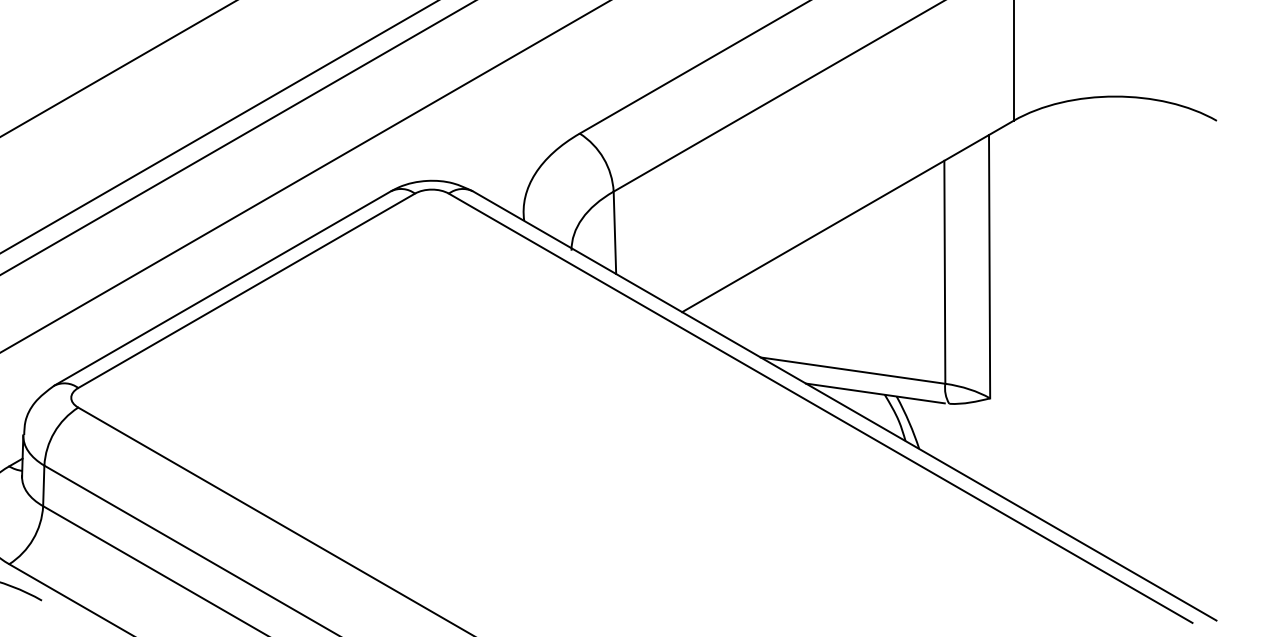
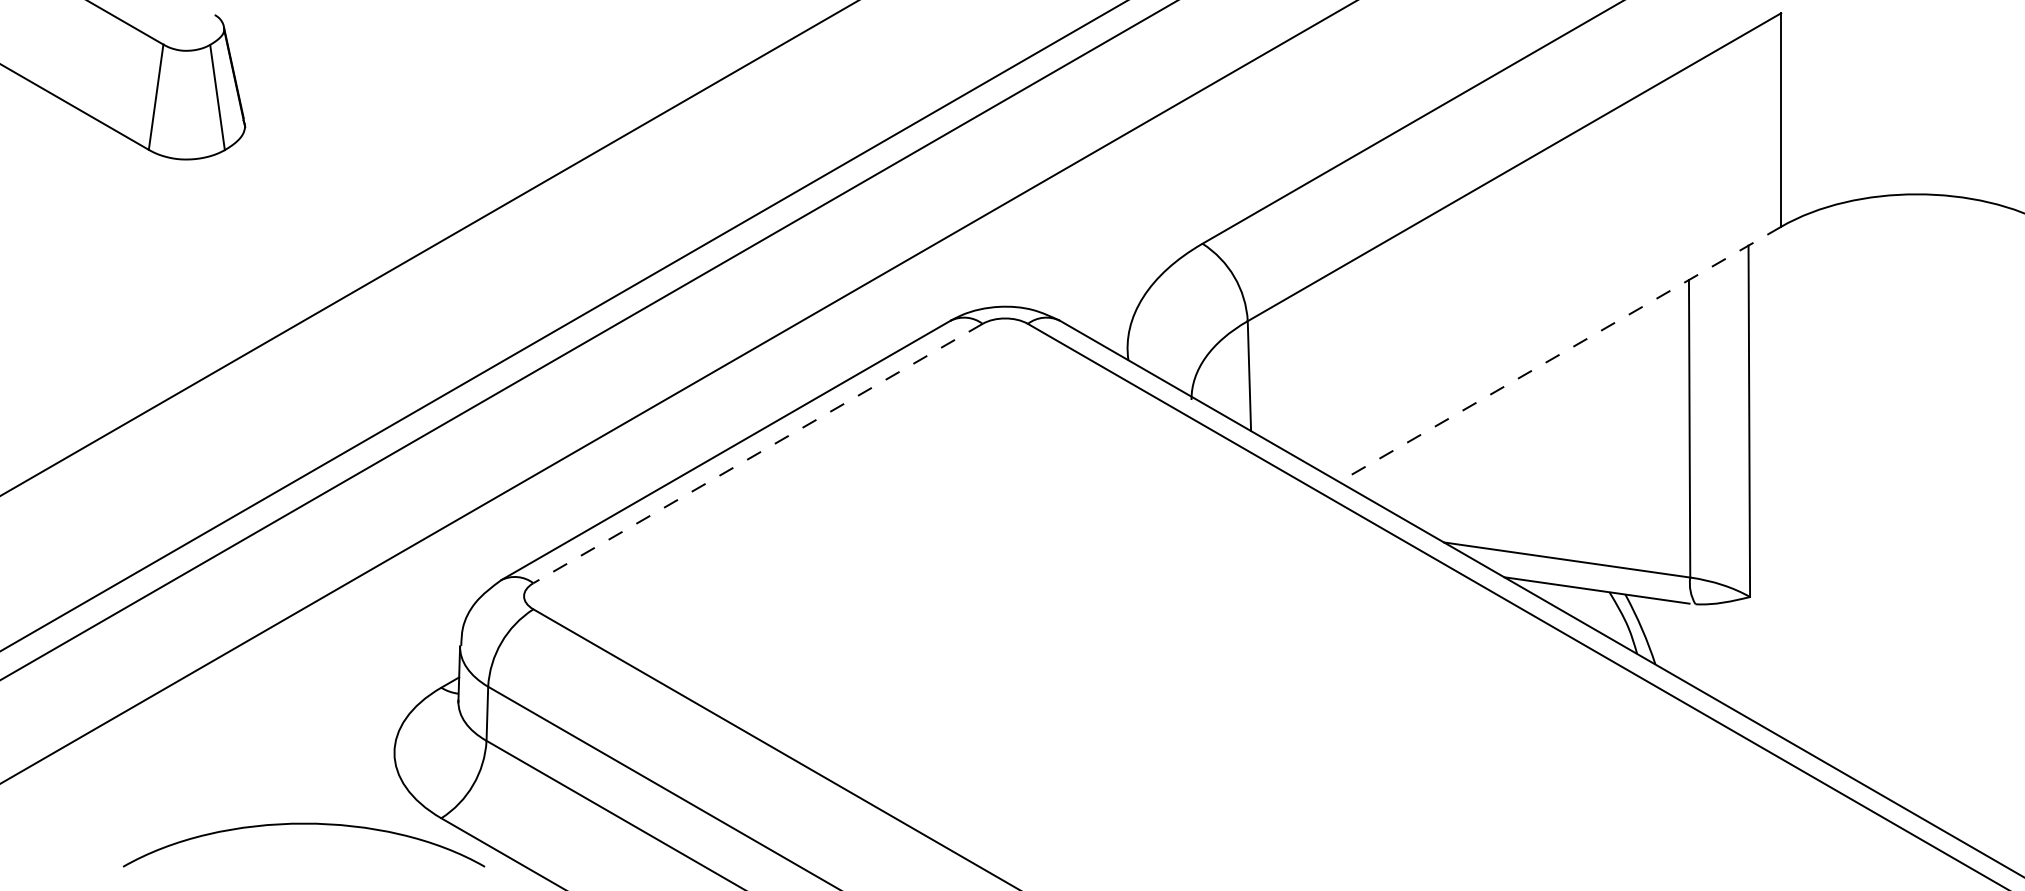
line: (847, 216) -> (1559, 354), solid -> dashed
line: (246, 290) -> (757, 453), solid -> dashed

